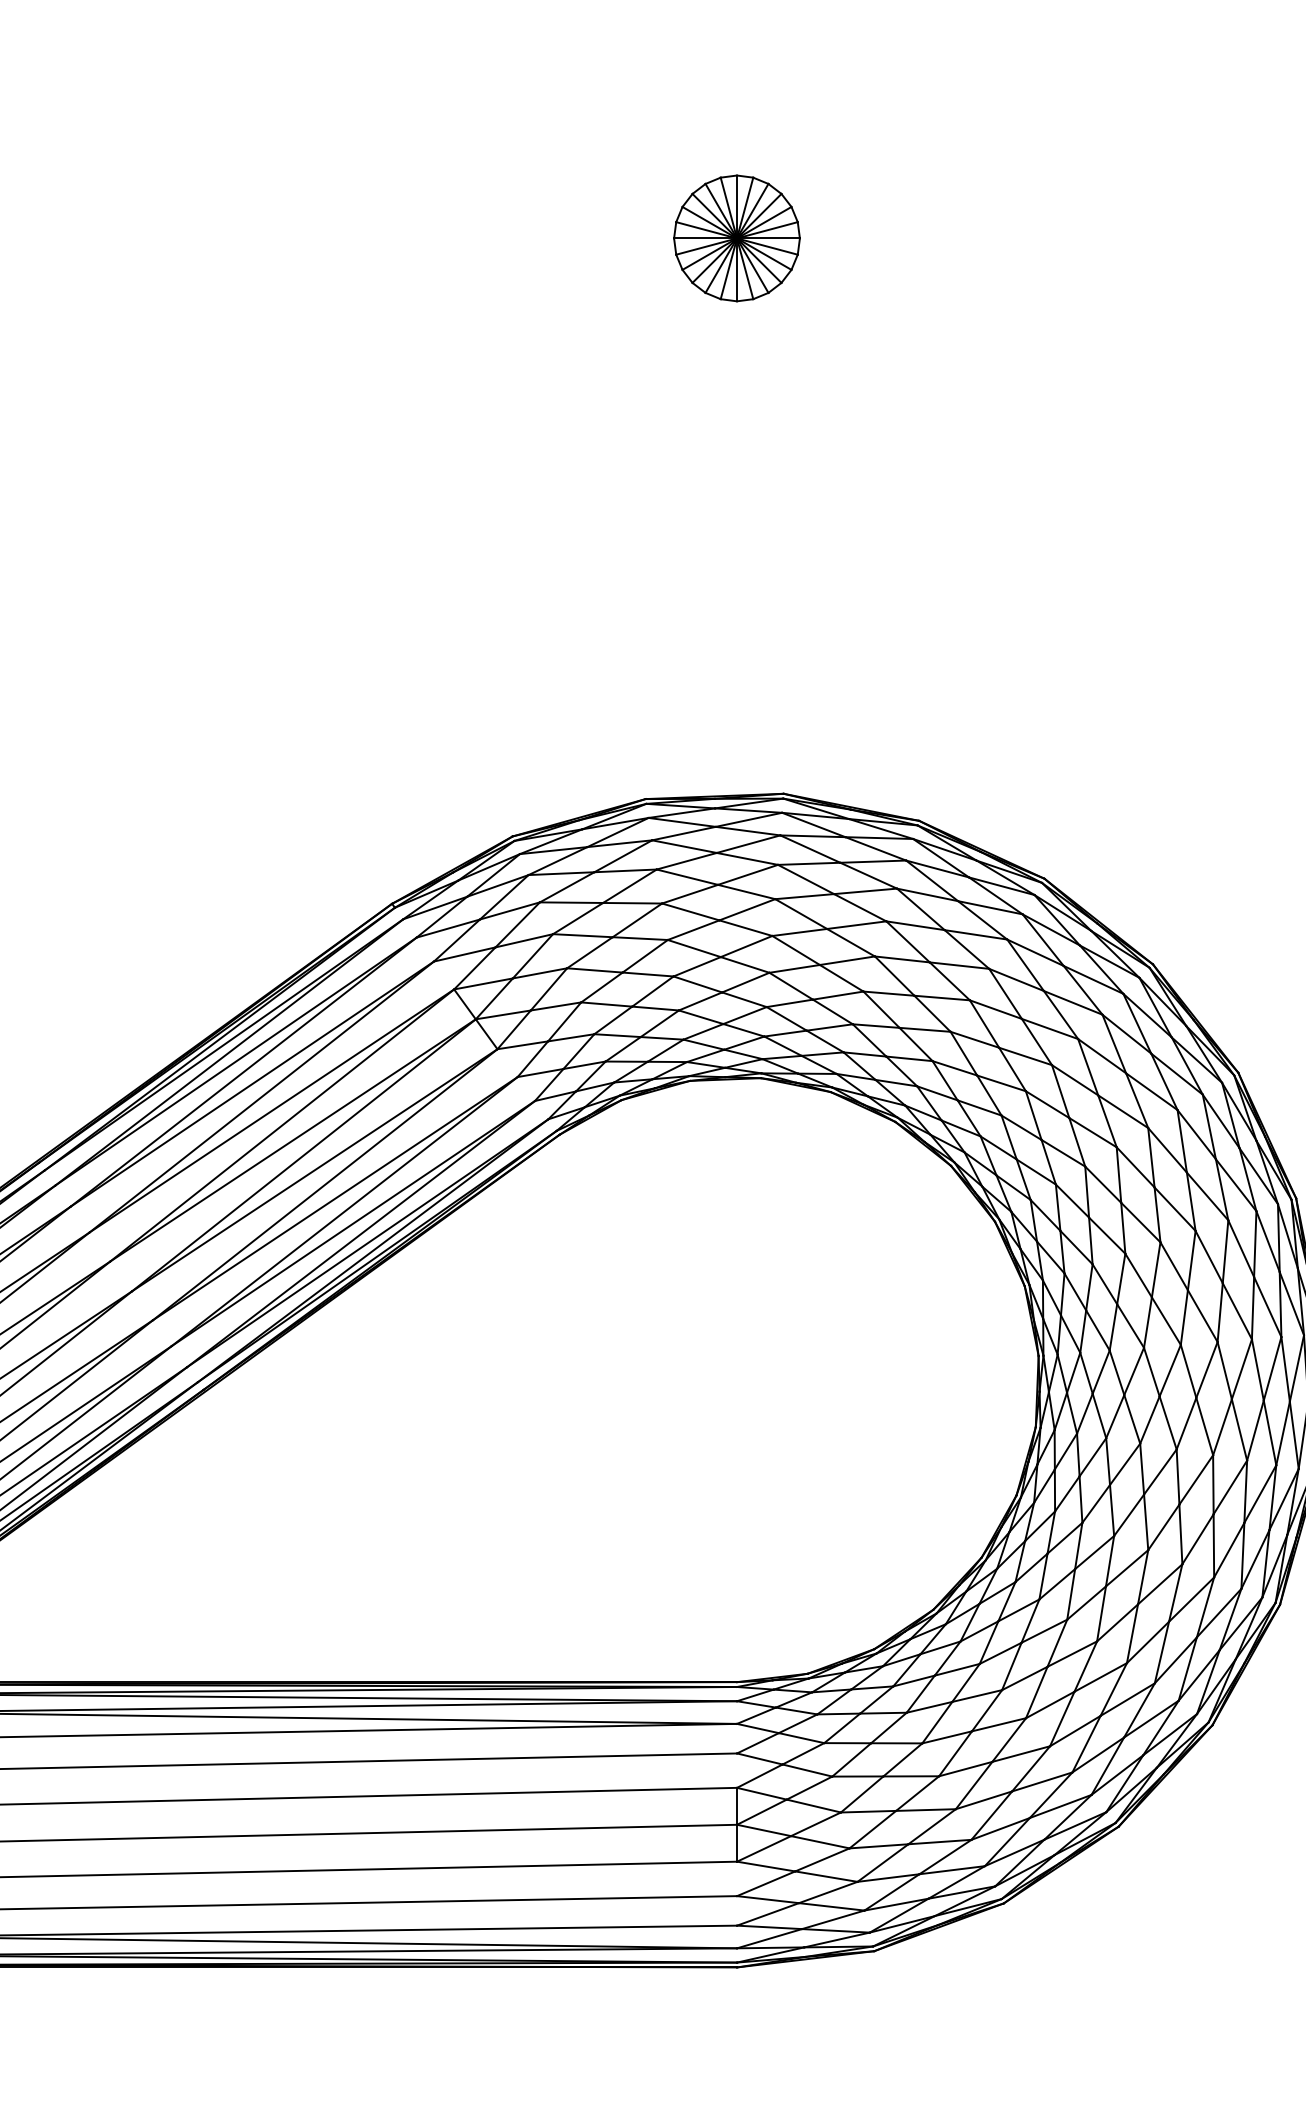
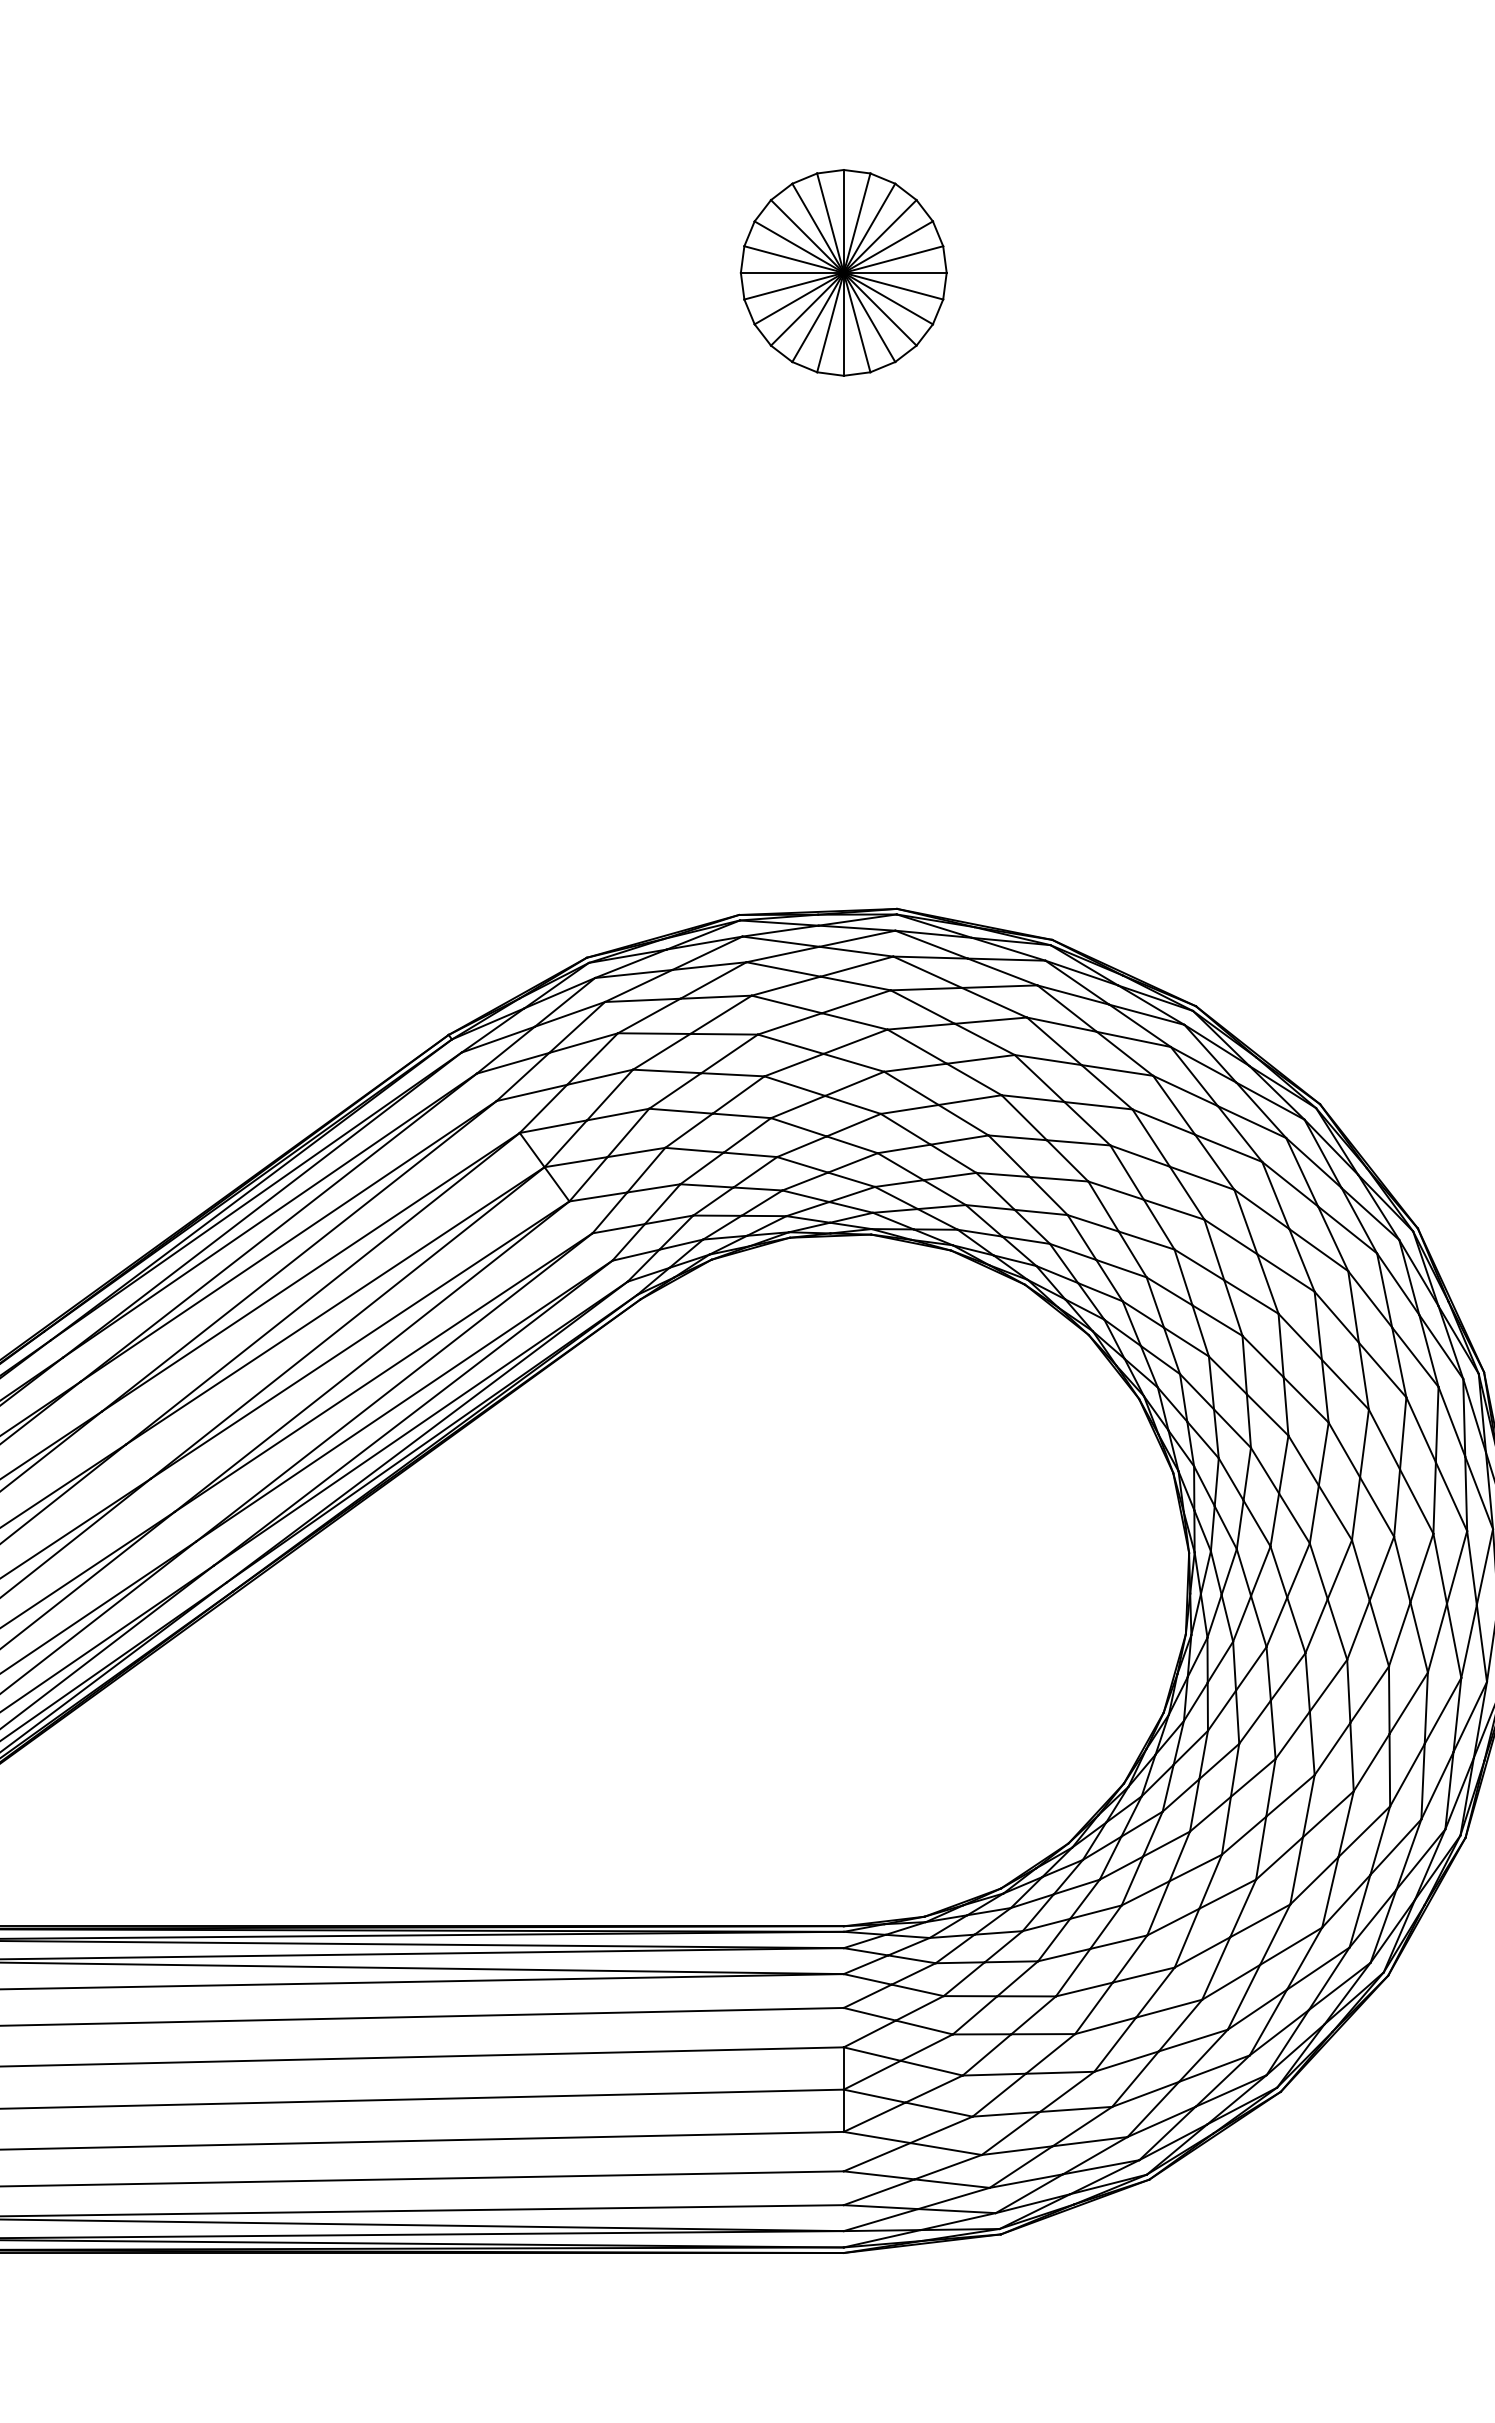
part: (736, 238) -> (843, 272), size x1.43

